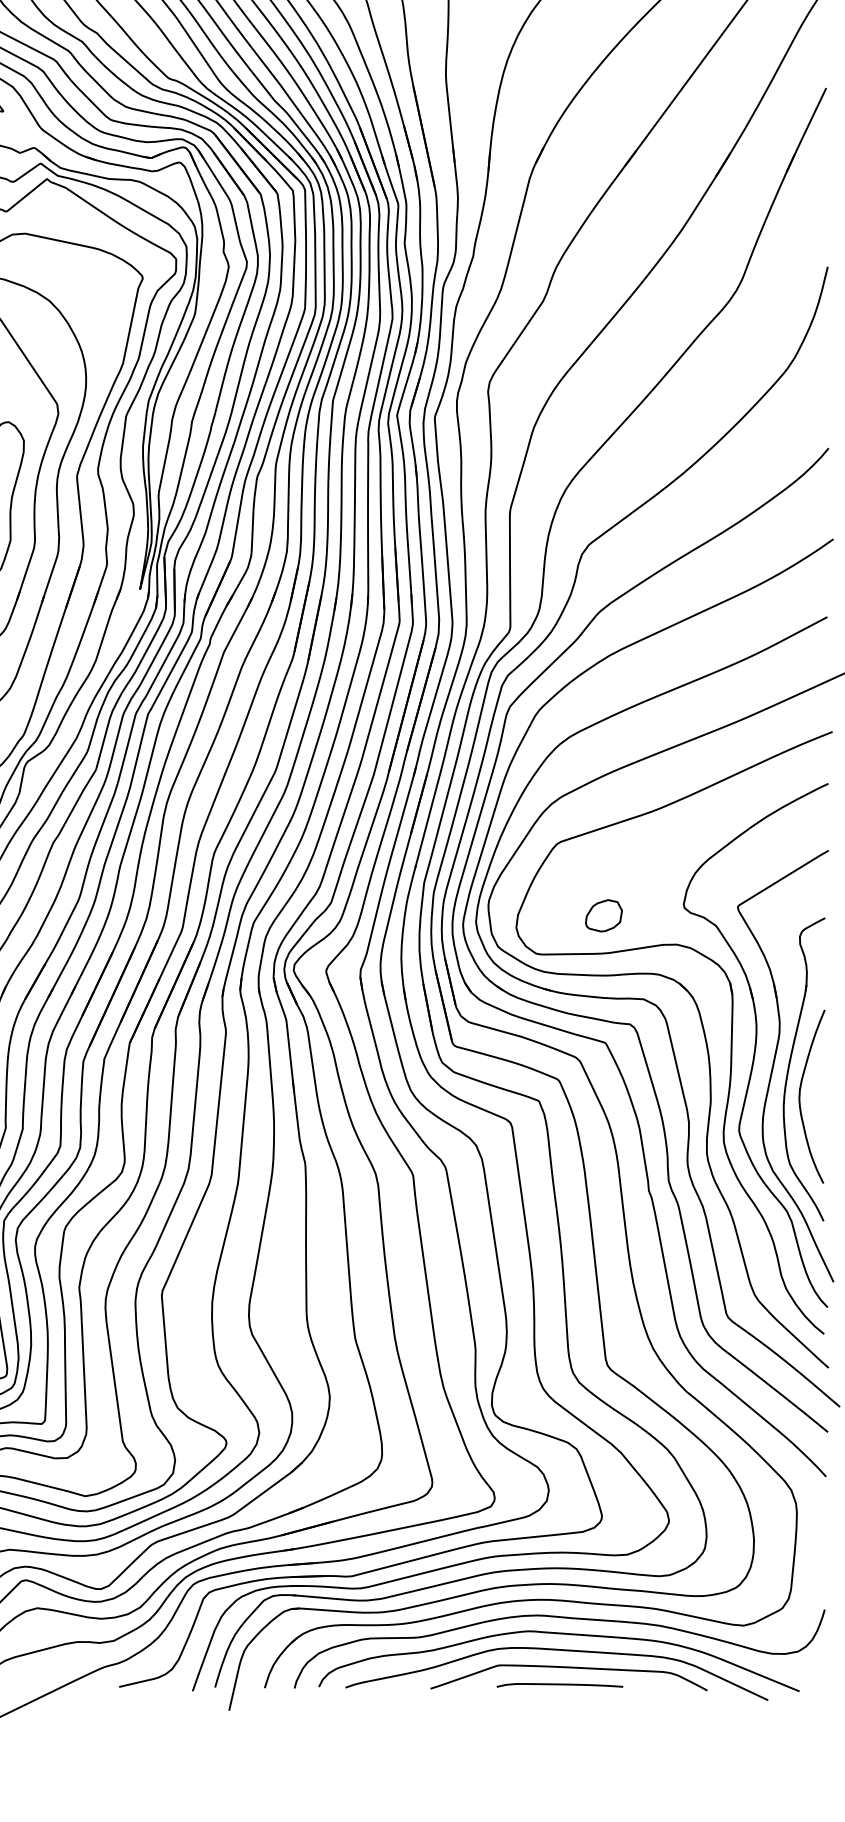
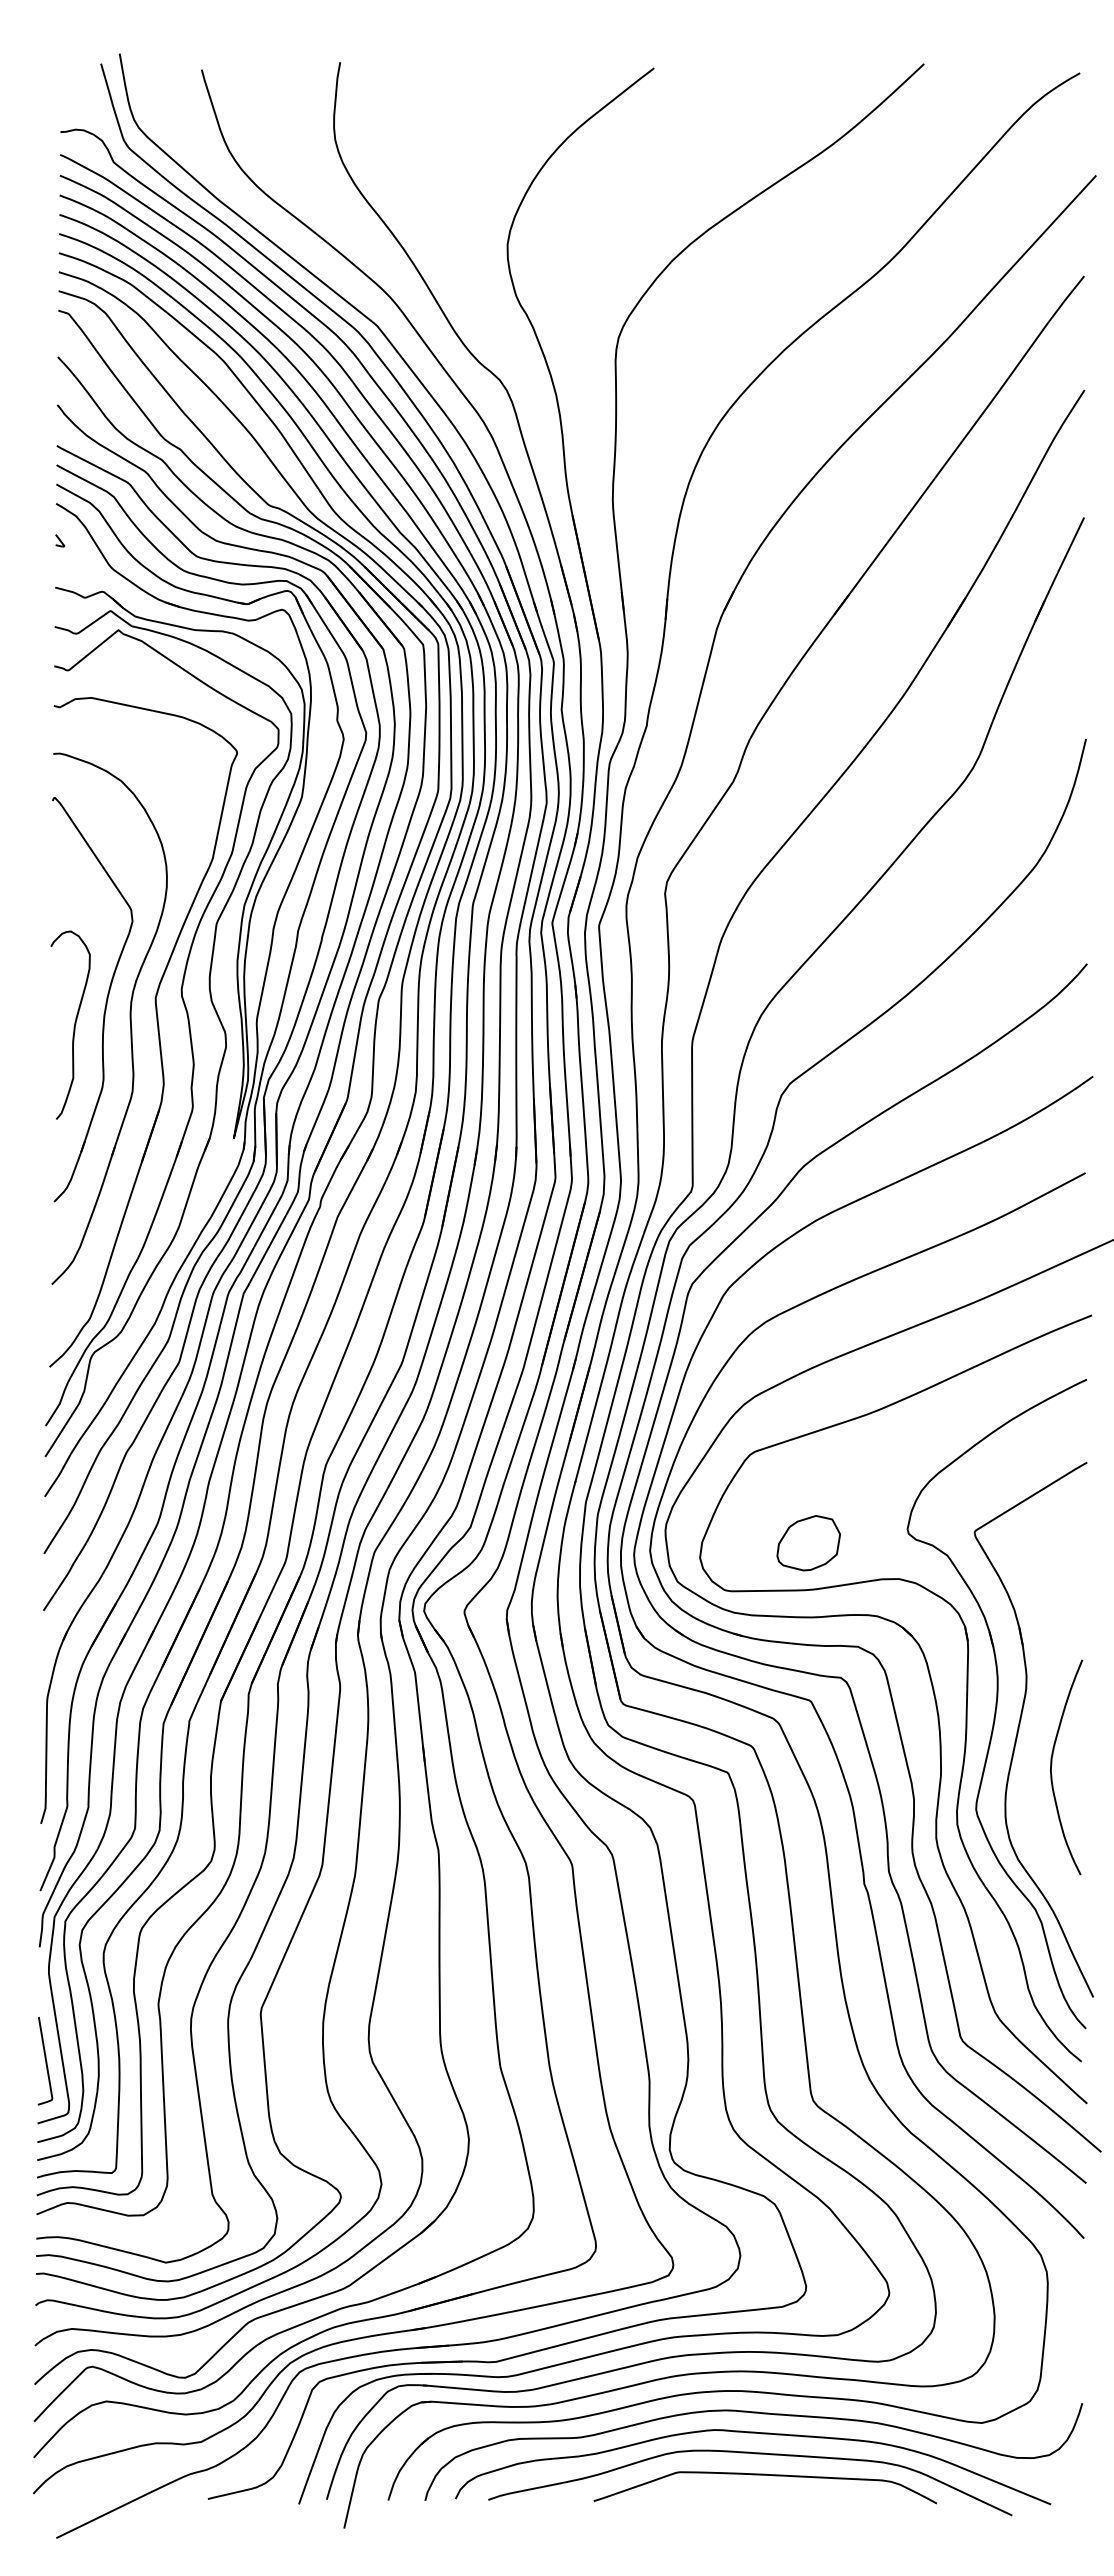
part: (603, 915) -> (808, 1543), size x1.4
part: (790, 1065) -> (1039, 1728), removed
curve: (559, 1684) -> (753, 2496), removed

